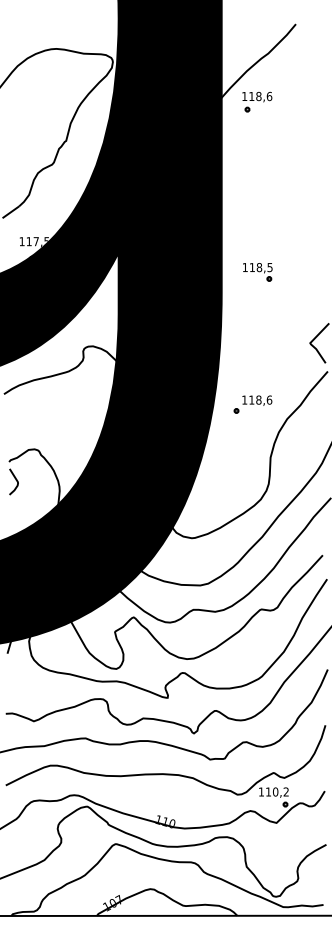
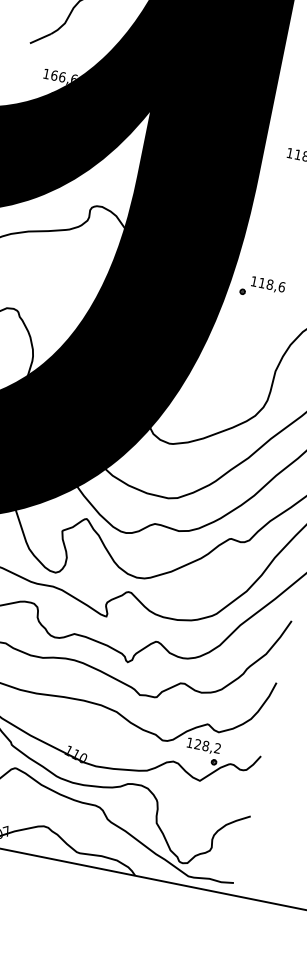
text: (37, 241) -> (63, 77), 117,5 -> 166,6
part: (252, 404) -> (261, 288), moved
text: (272, 791) -> (202, 744), 110,2 -> 128,2

